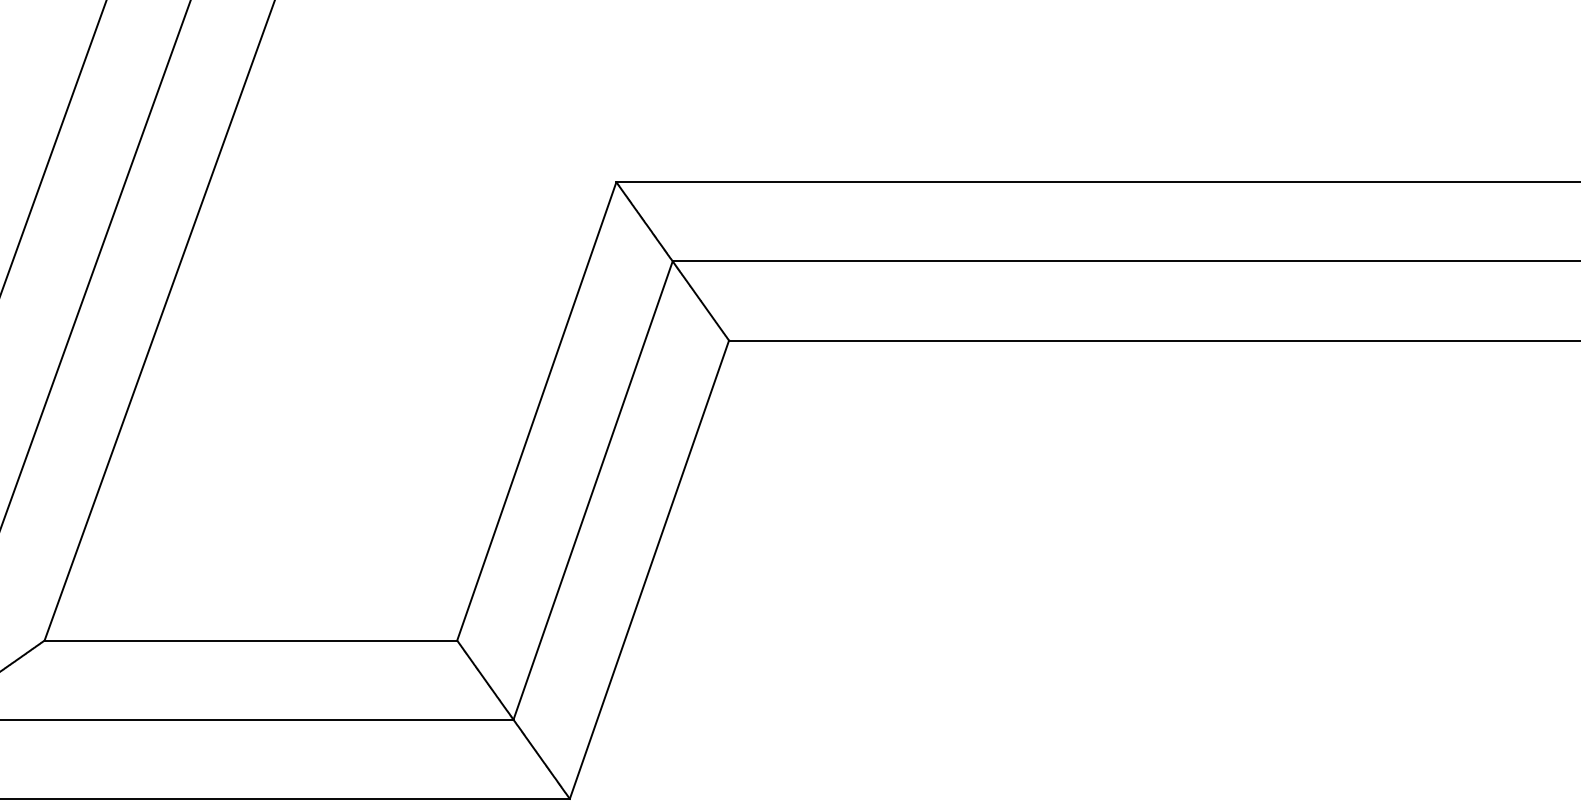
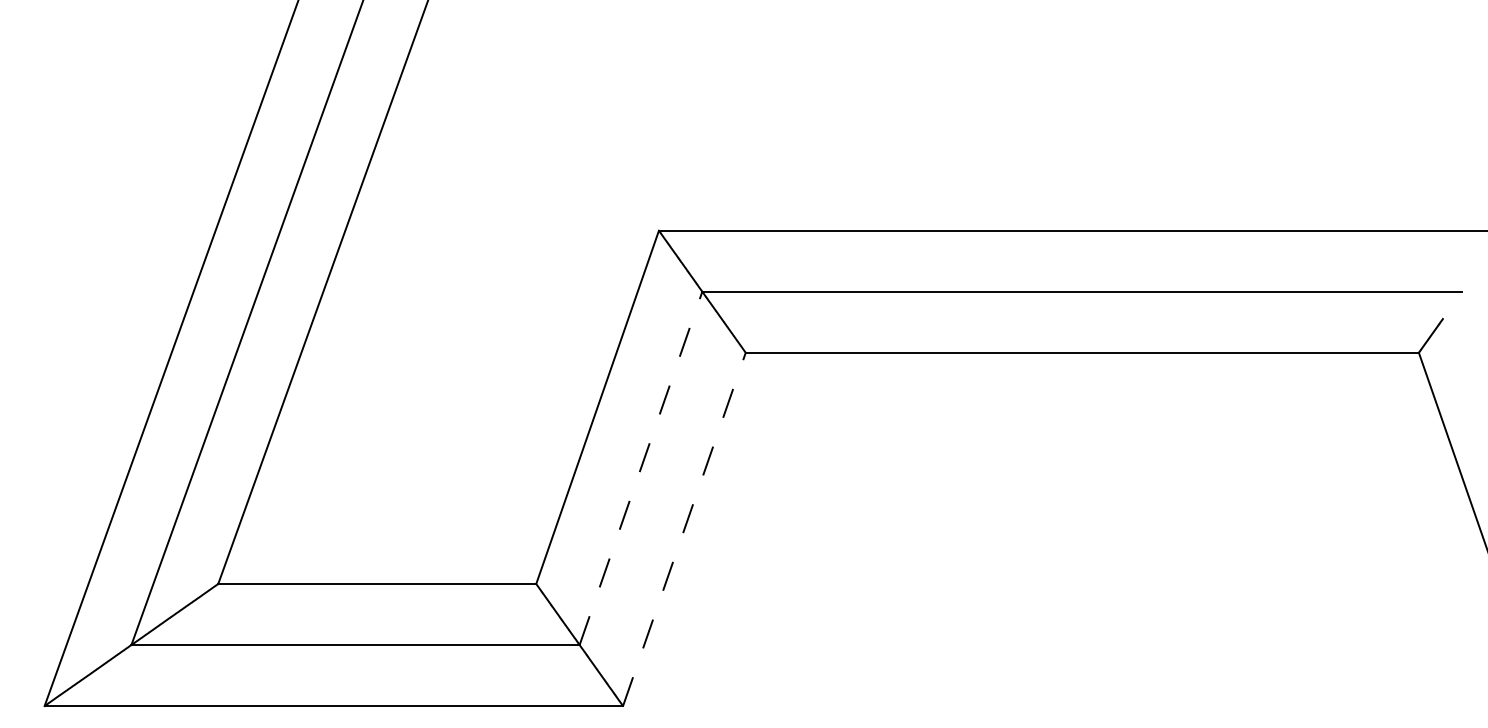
line: (593, 490) -> (641, 468), solid -> dashed
line: (649, 569) -> (684, 529), solid -> dashed

